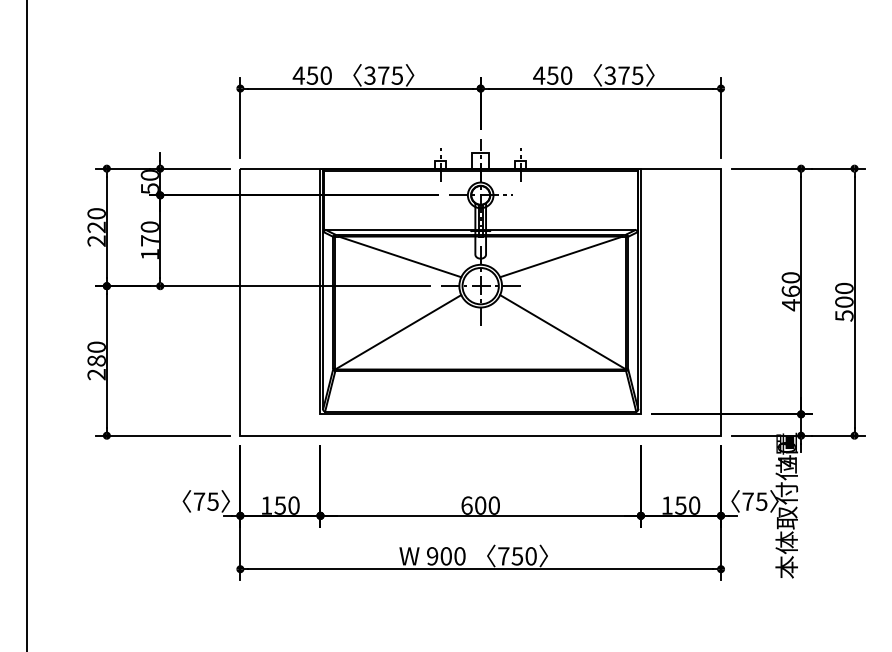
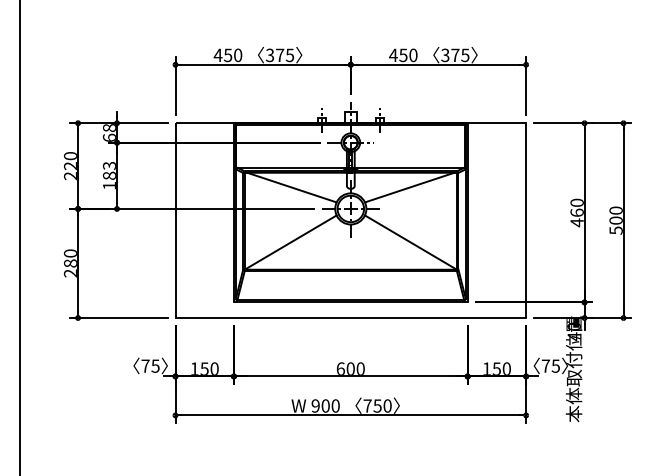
text: (149, 182) -> (109, 133), 50 -> 68
text: (149, 233) -> (109, 170), 170 -> 183

